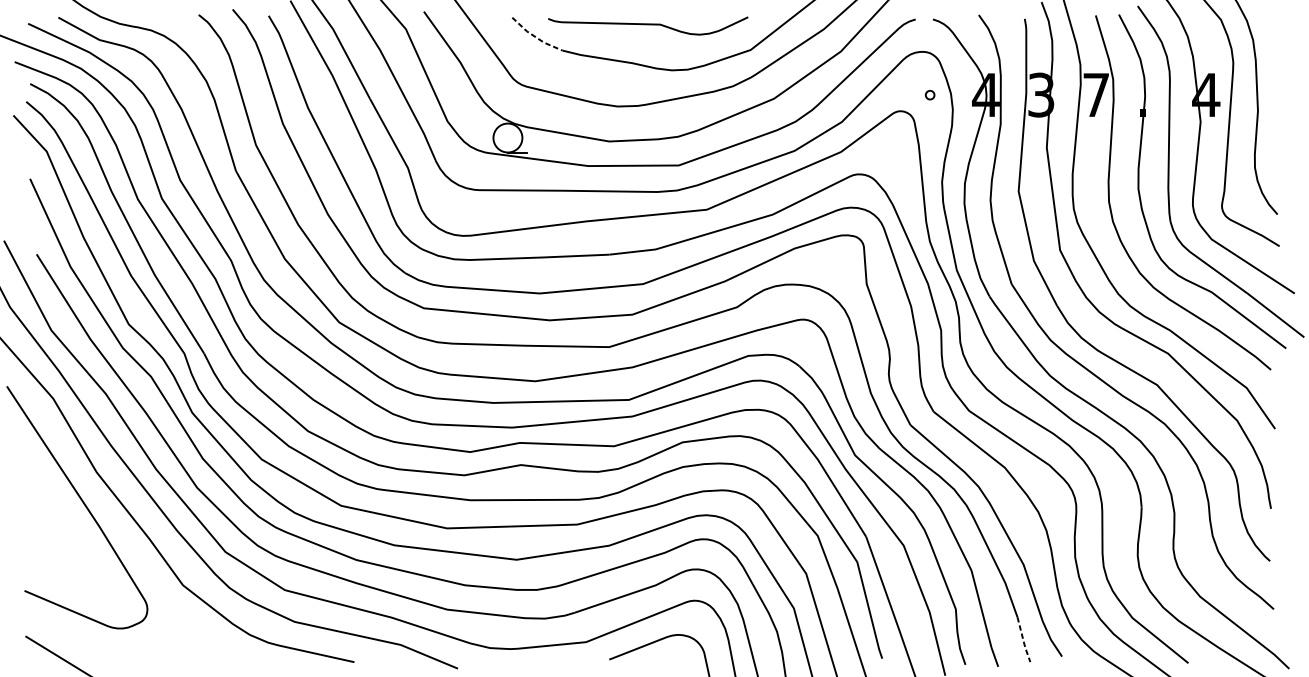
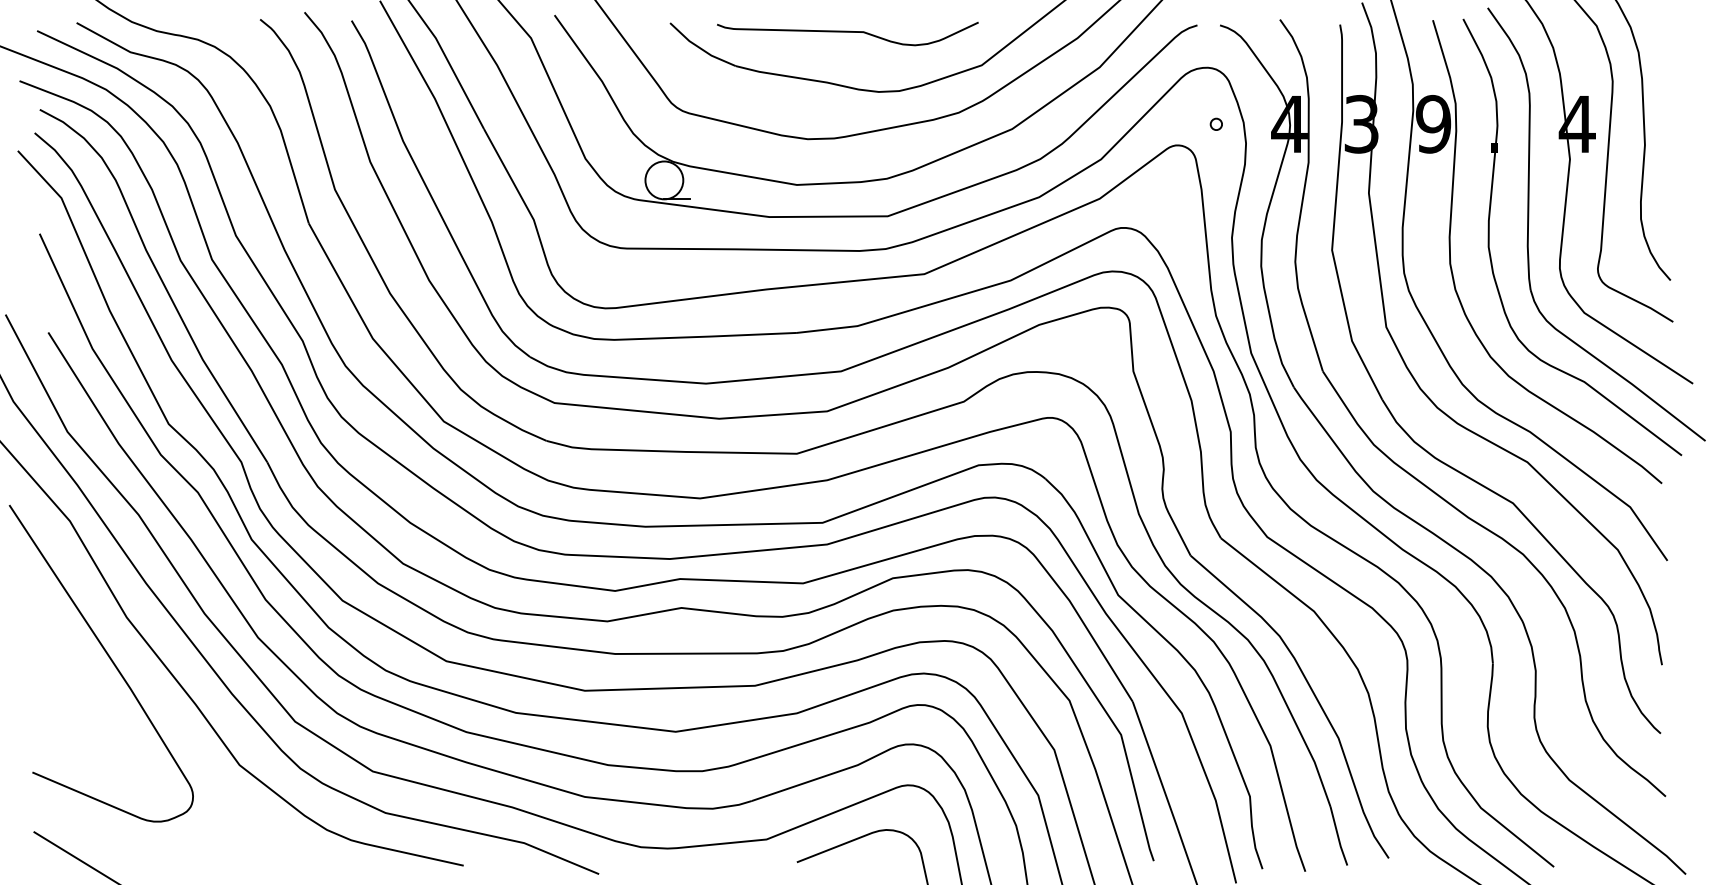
line: (535, 37) -> (700, 48), dashed -> solid
text: (1096, 95) -> (1433, 124), 7 -> 9
line: (1023, 640) -> (1338, 837), dashed -> solid

